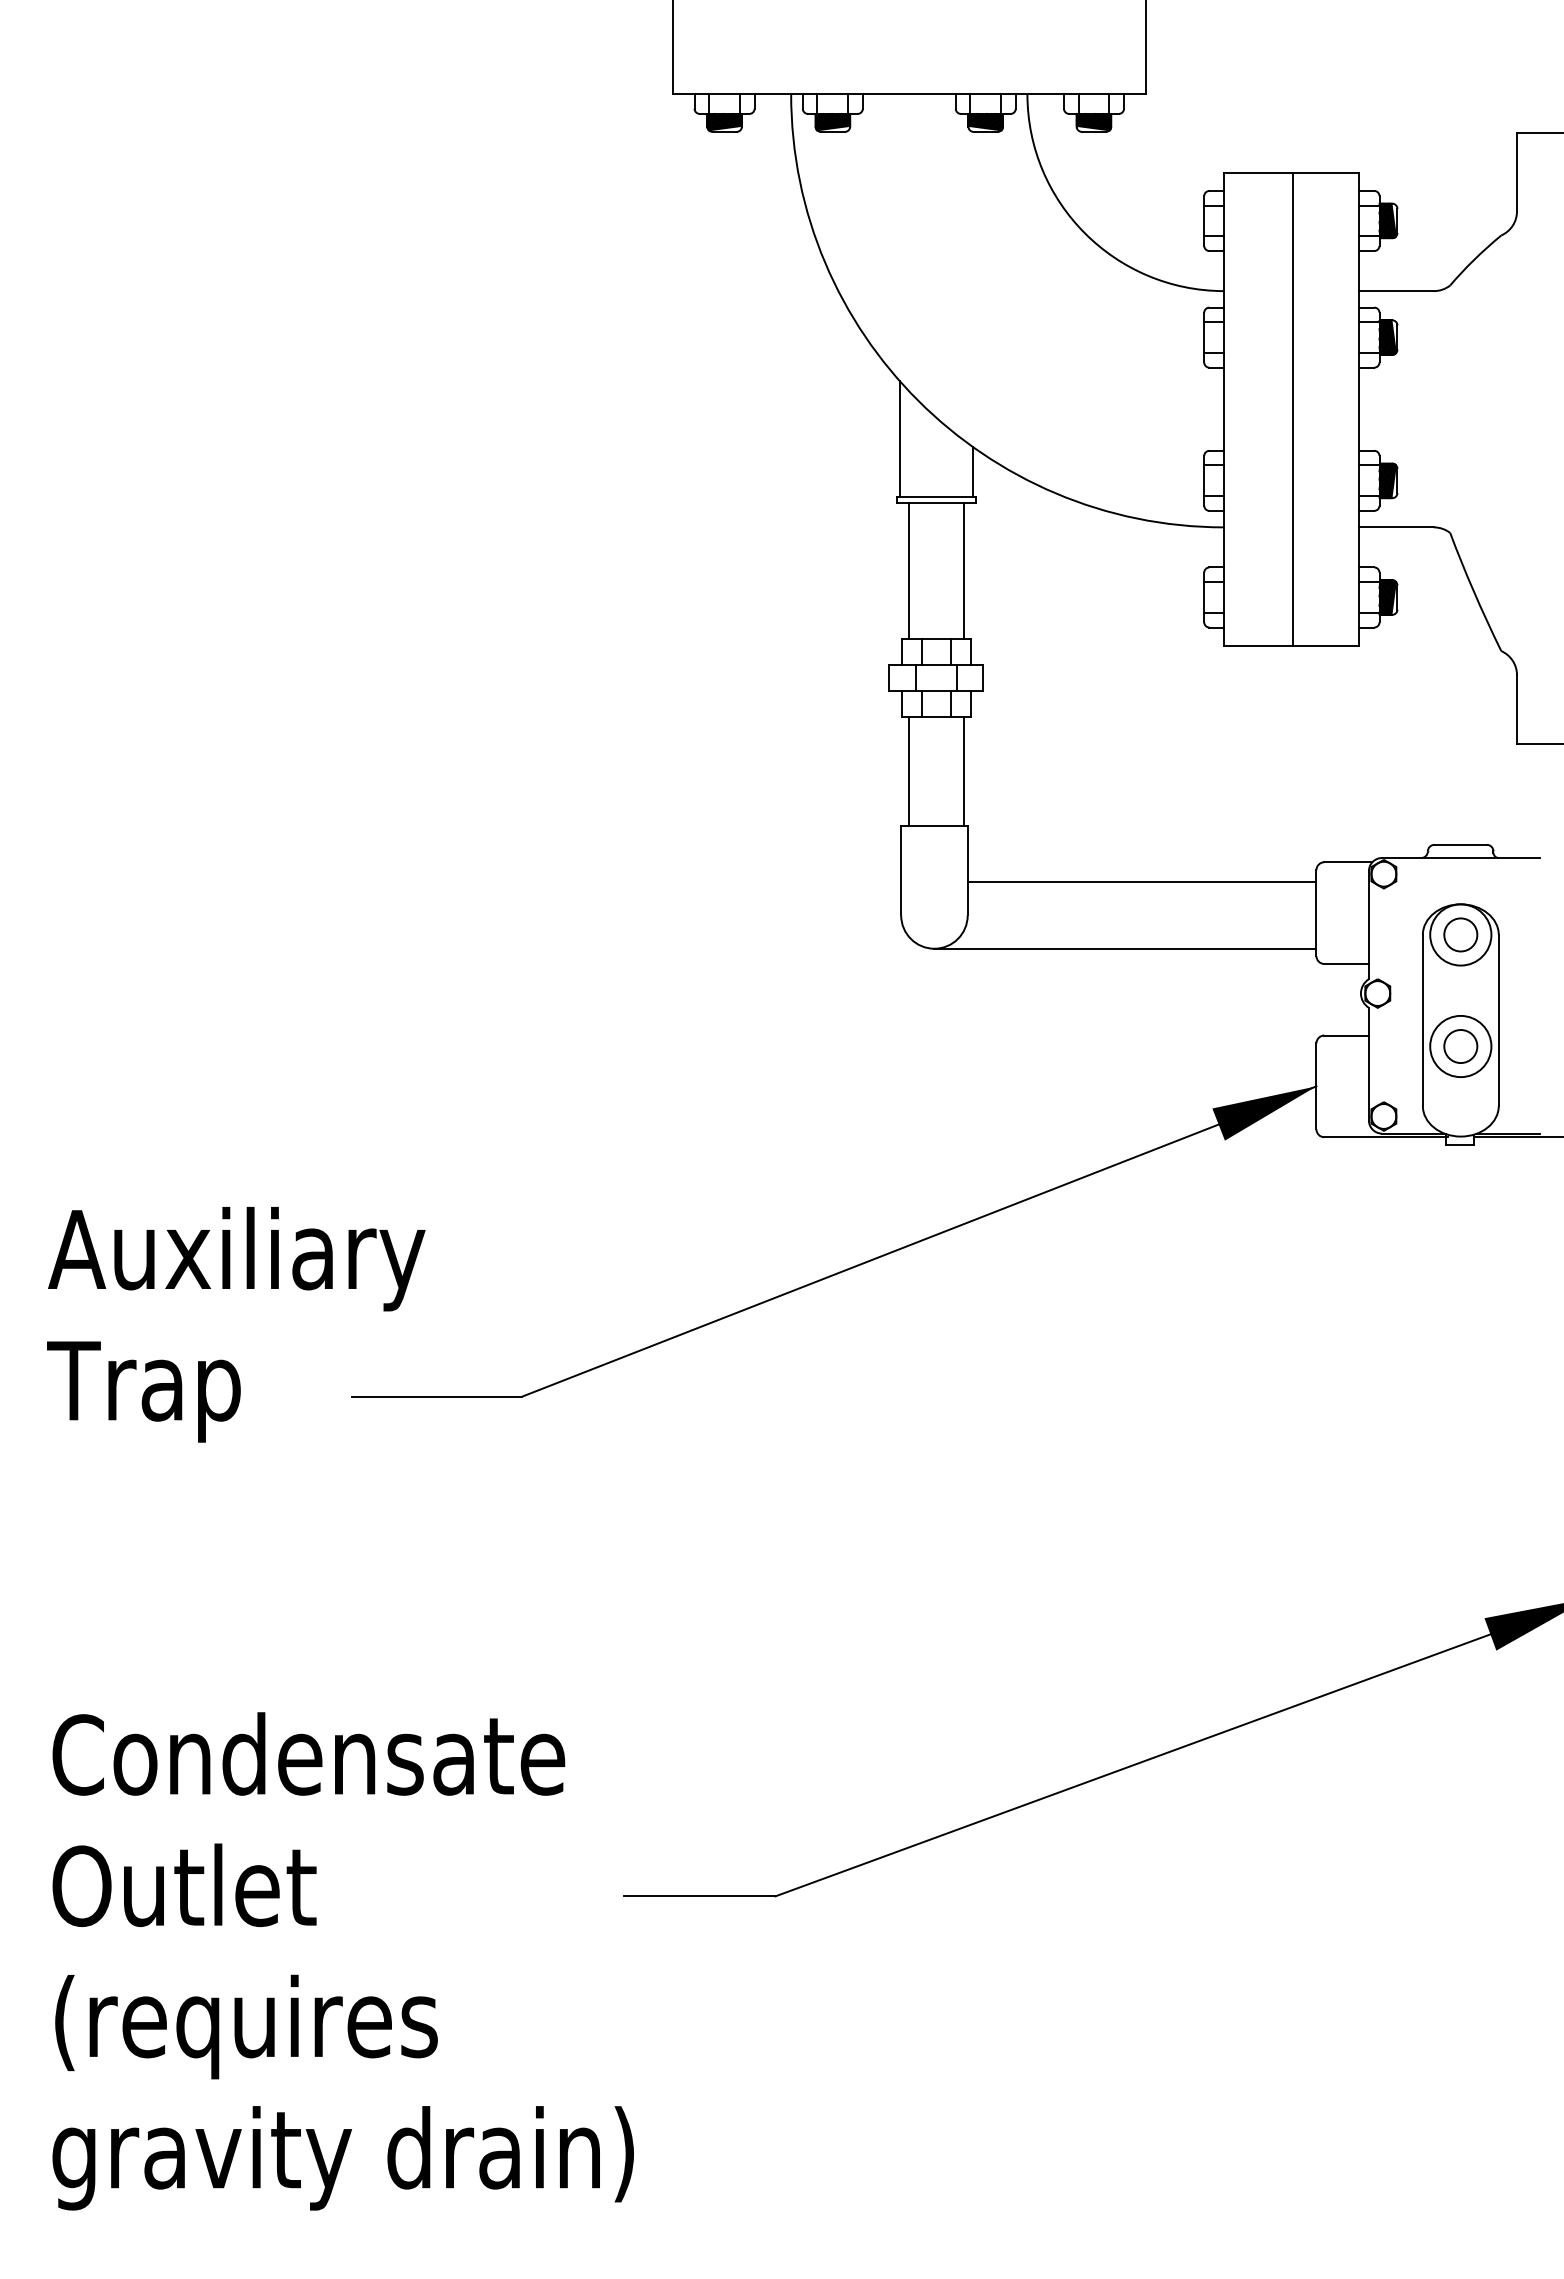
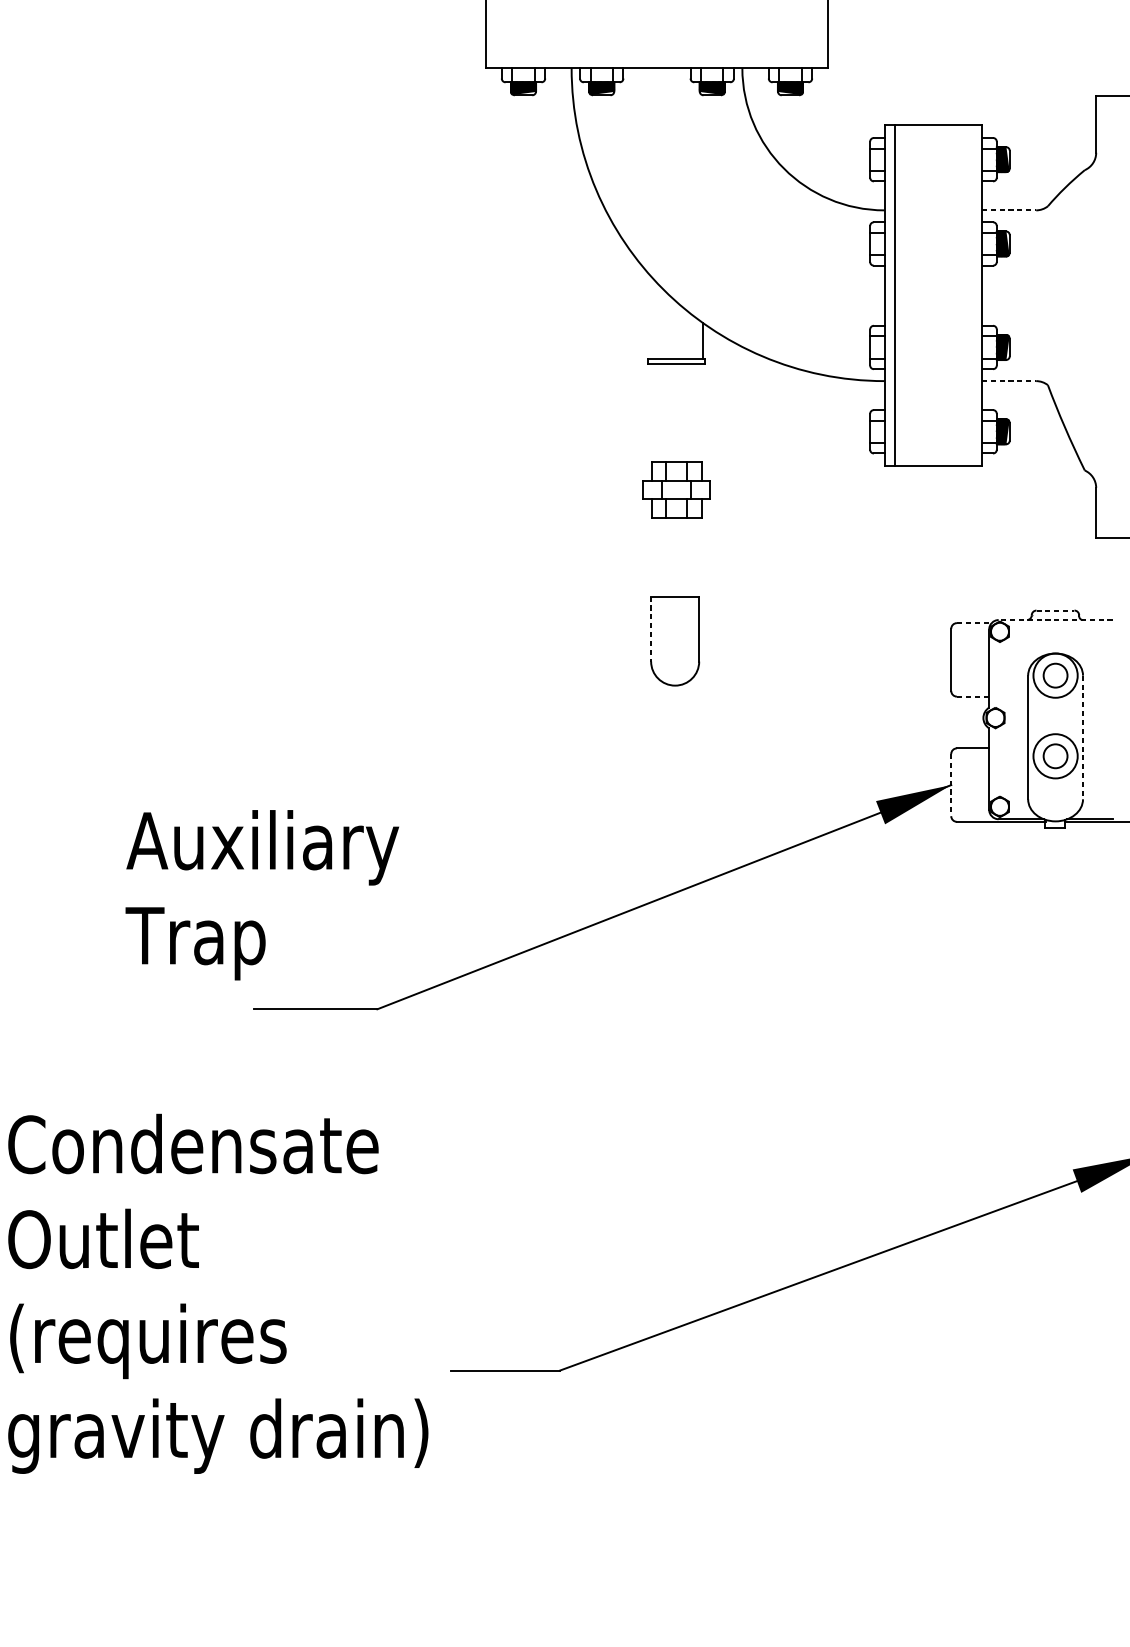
line: (1396, 291) -> (1009, 210), solid -> dashed
line: (1293, 409) -> (895, 295), moved
line: (900, 438) -> (650, 316), removed
line: (1396, 527) -> (1009, 381), solid -> dashed
line: (908, 571) -> (656, 413), removed
line: (963, 571) -> (696, 413), removed
line: (908, 770) -> (656, 556), removed
line: (963, 770) -> (696, 556), removed
line: (1461, 844) -> (1056, 610), solid -> dashed
line: (1460, 858) -> (1055, 620), solid -> dashed
line: (1348, 862) -> (974, 623), solid -> dashed
line: (901, 870) -> (651, 629), solid -> dashed
line: (1141, 882) -> (824, 637), removed
line: (1125, 948) -> (813, 685), removed
line: (1347, 963) -> (973, 696), solid -> dashed
line: (1498, 1020) -> (1082, 737), solid -> dashed
line: (1316, 1086) -> (951, 785), solid -> dashed
text: (236, 1324) -> (262, 895), moved
text: (342, 1961) -> (217, 1293), moved

